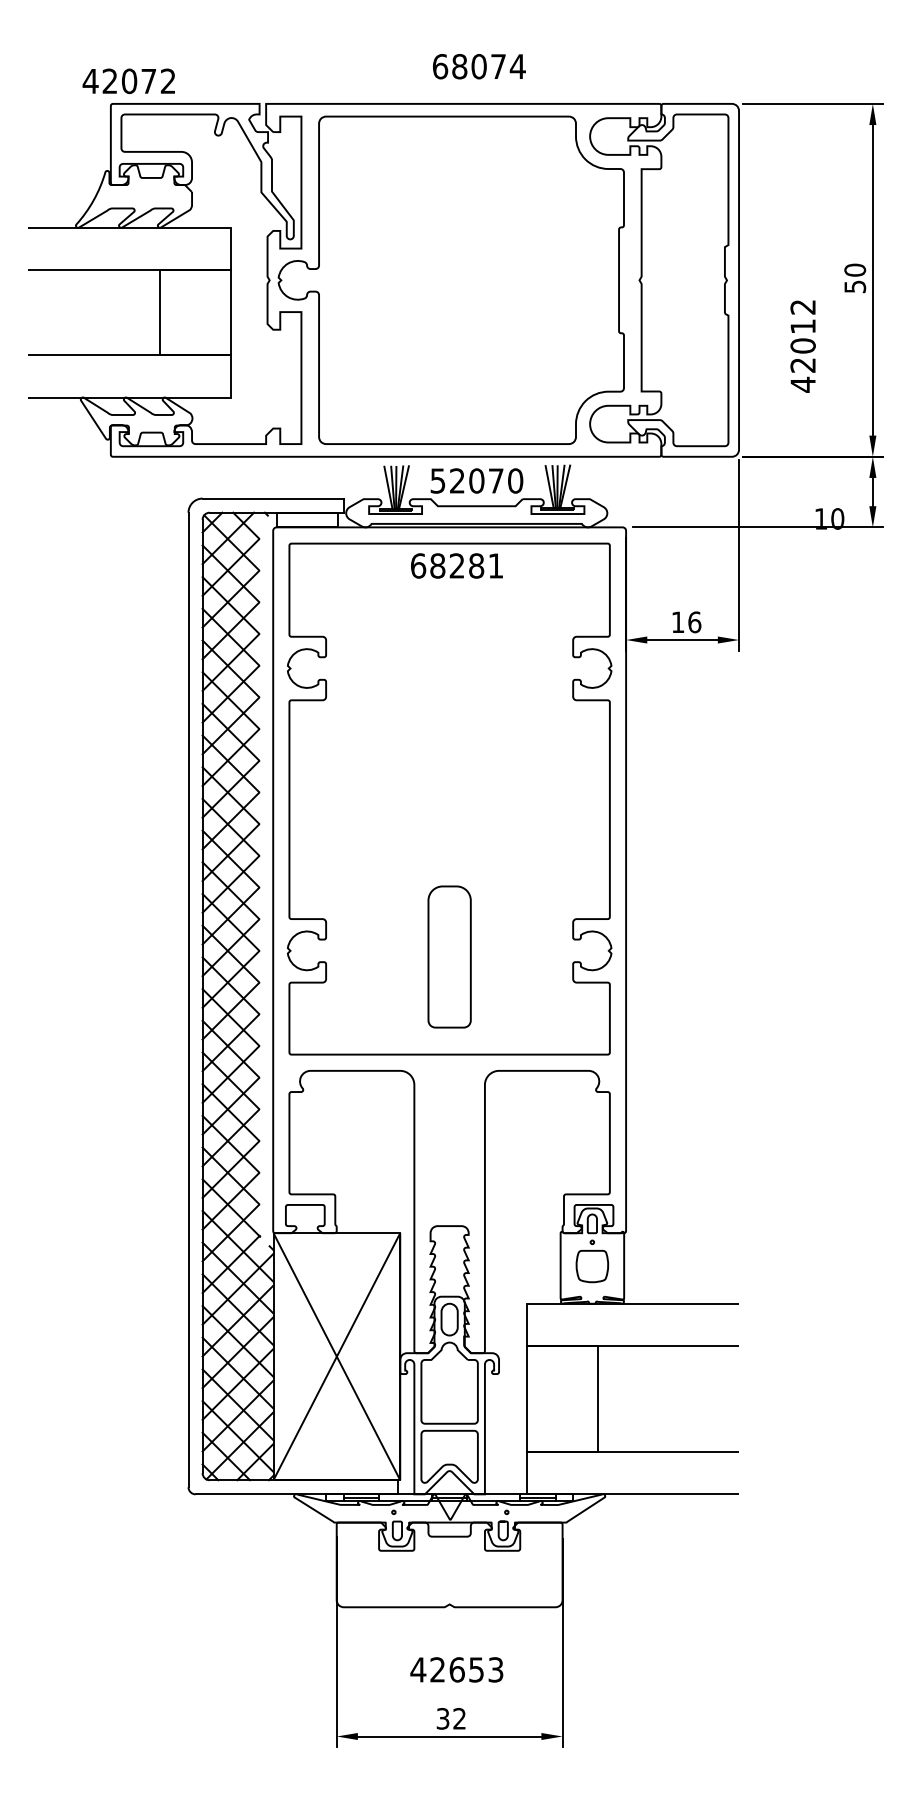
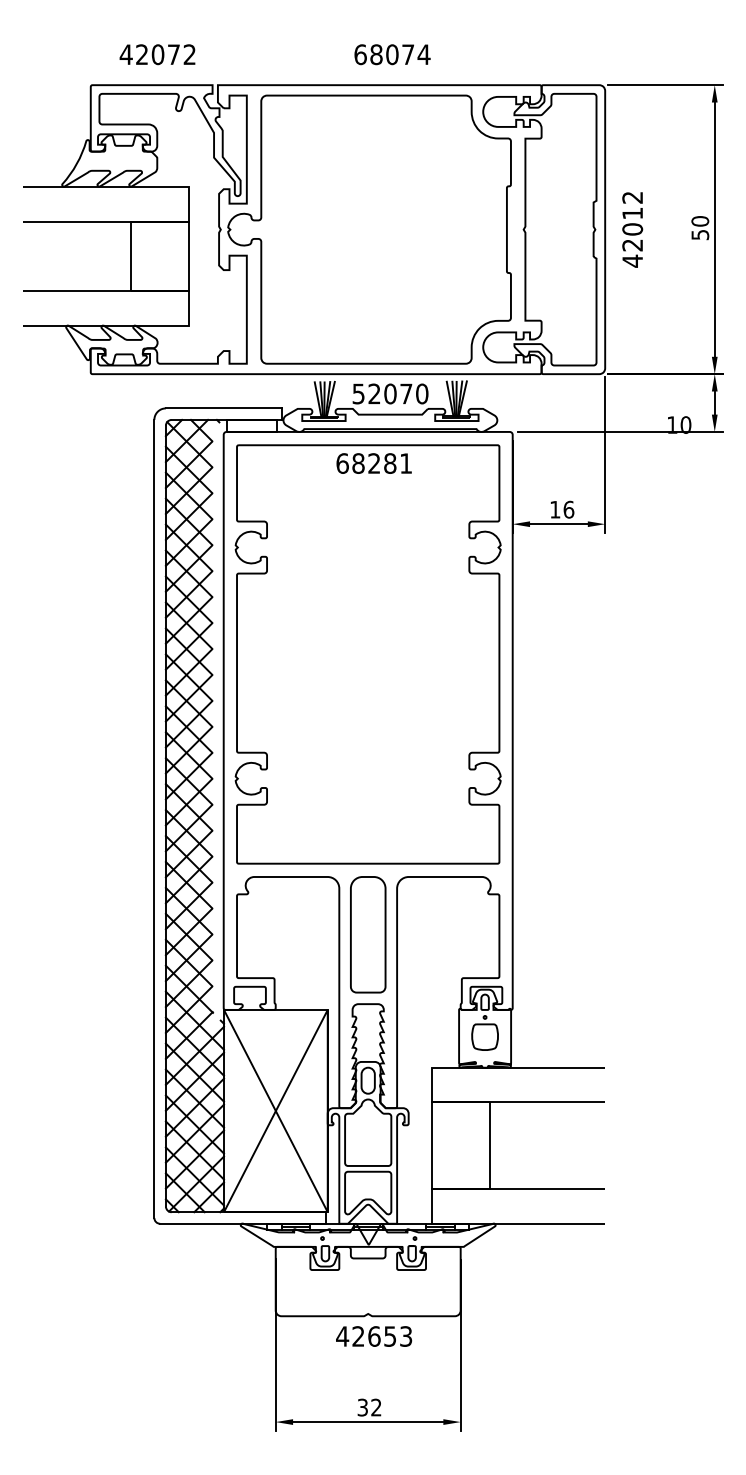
text: (128, 81) -> (157, 54), moved
text: (802, 346) -> (632, 229), moved
part: (450, 956) -> (368, 934), moved
text: (457, 1669) -> (374, 1336), moved

